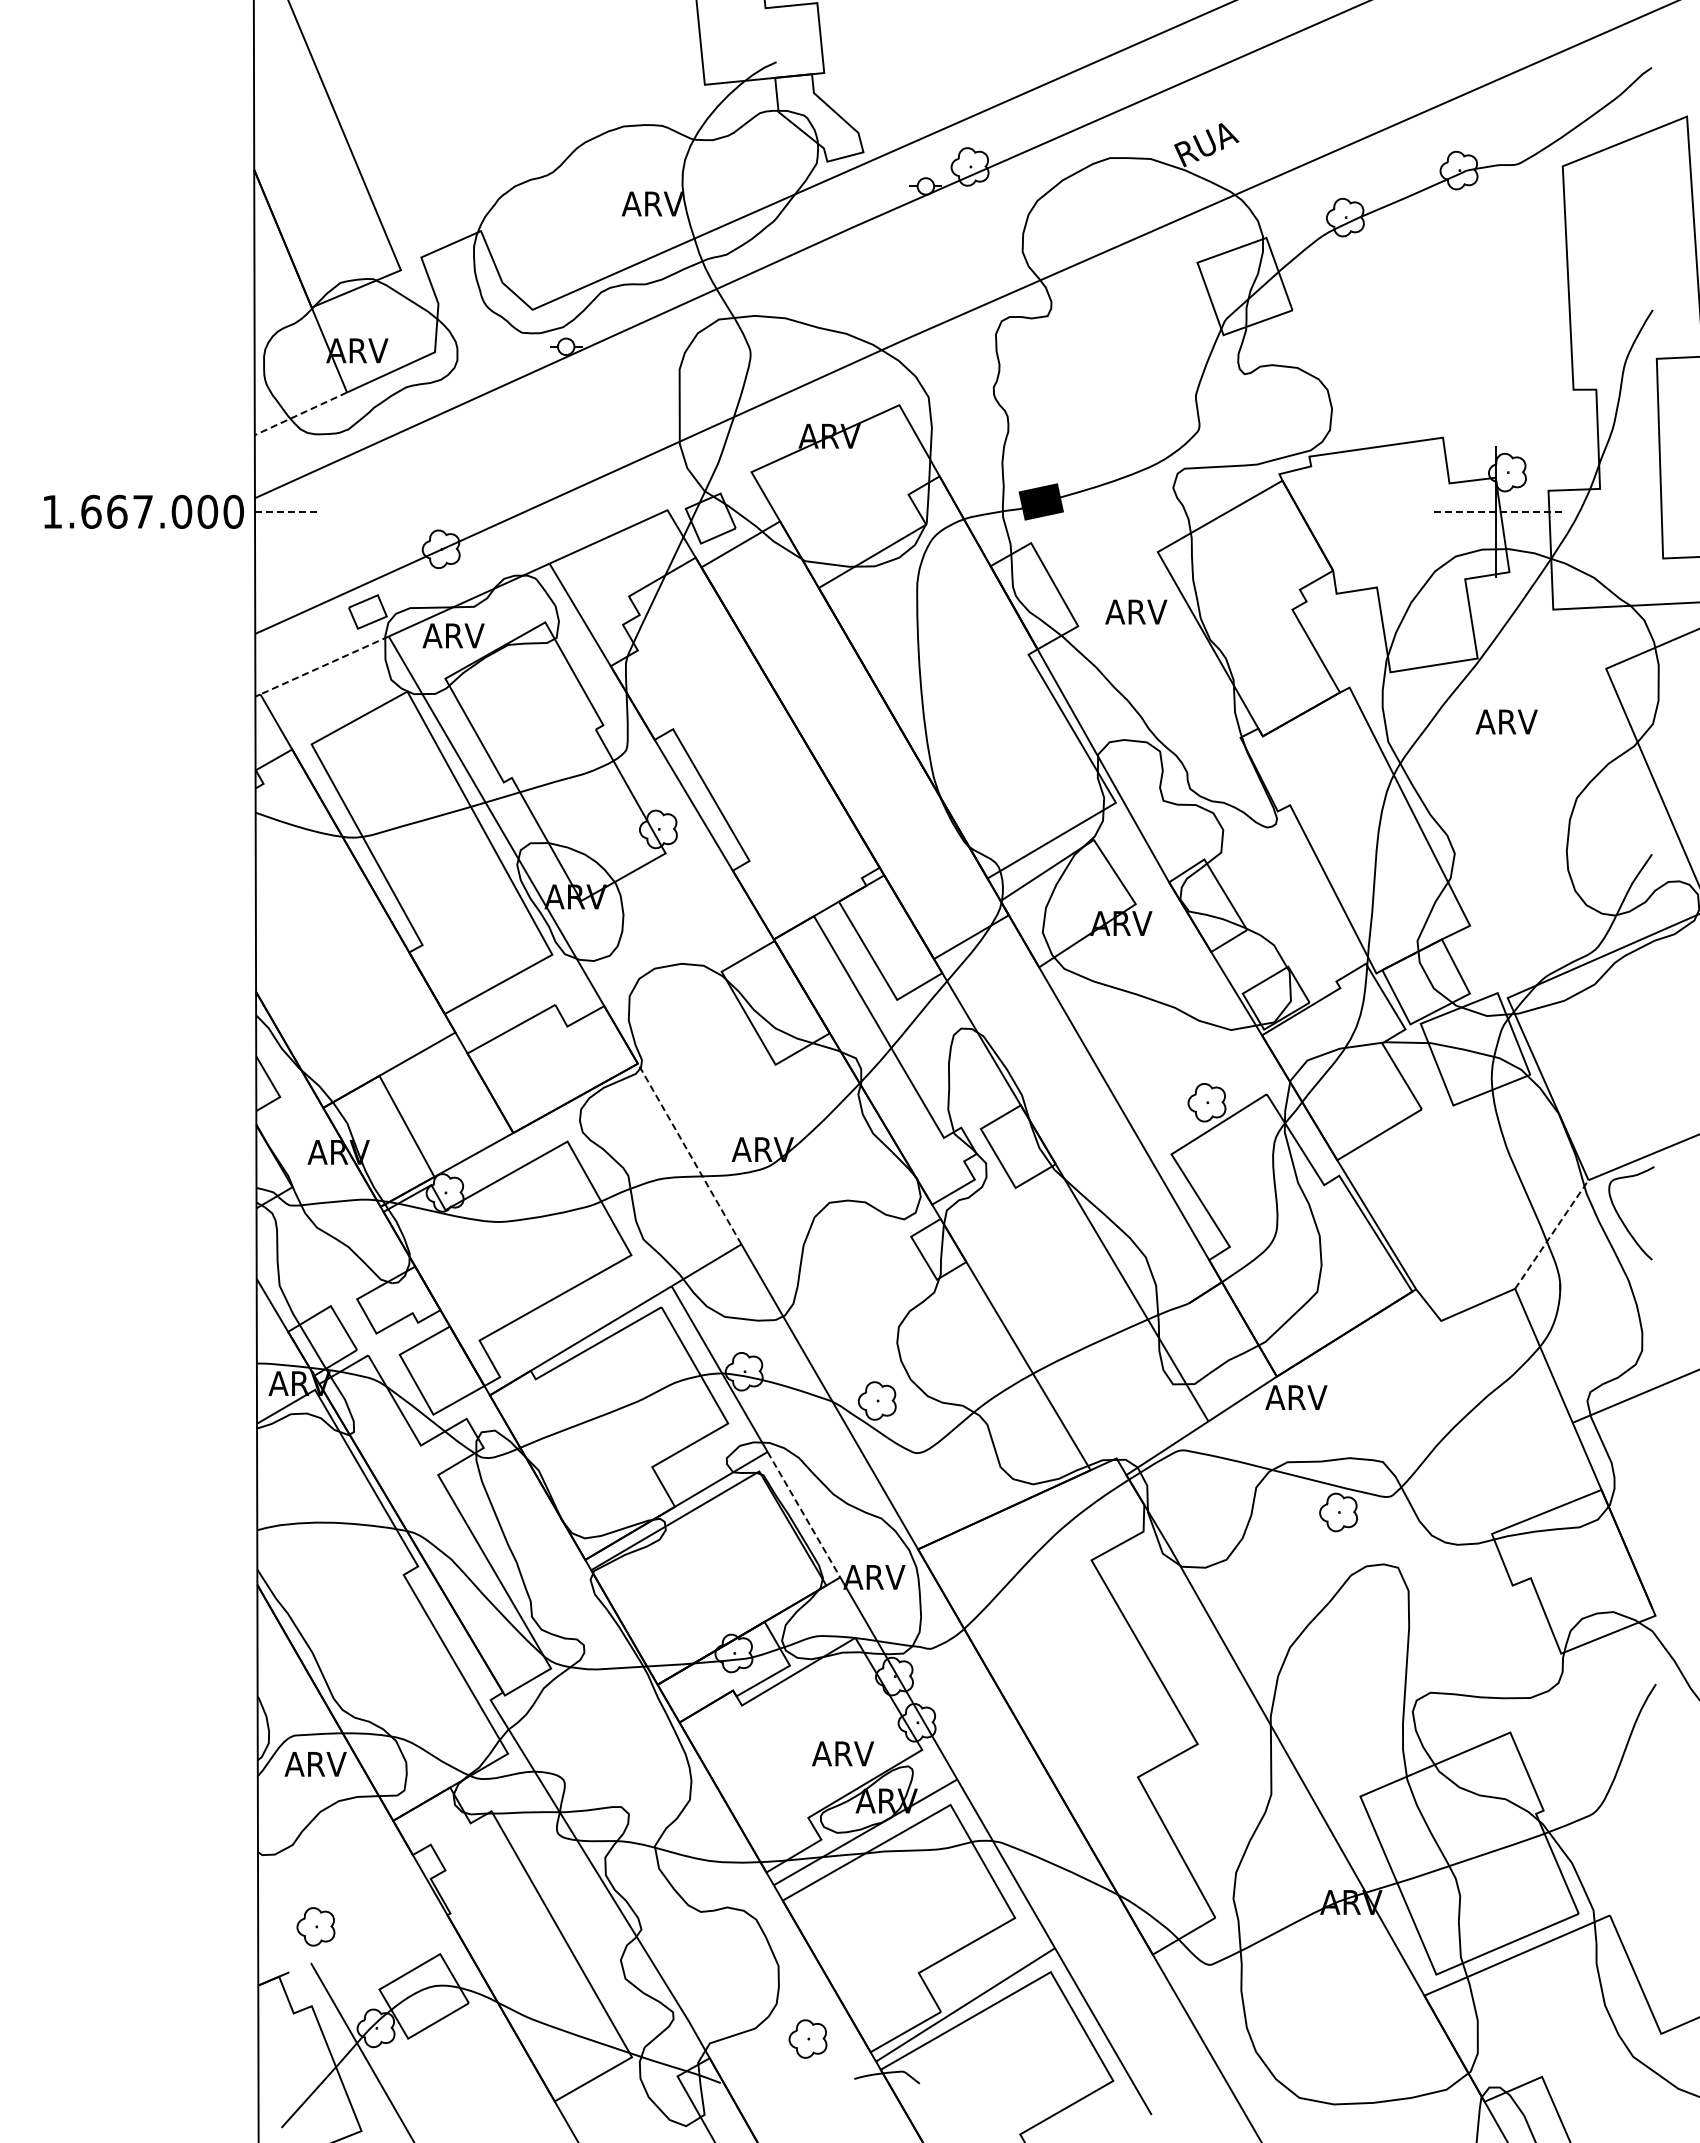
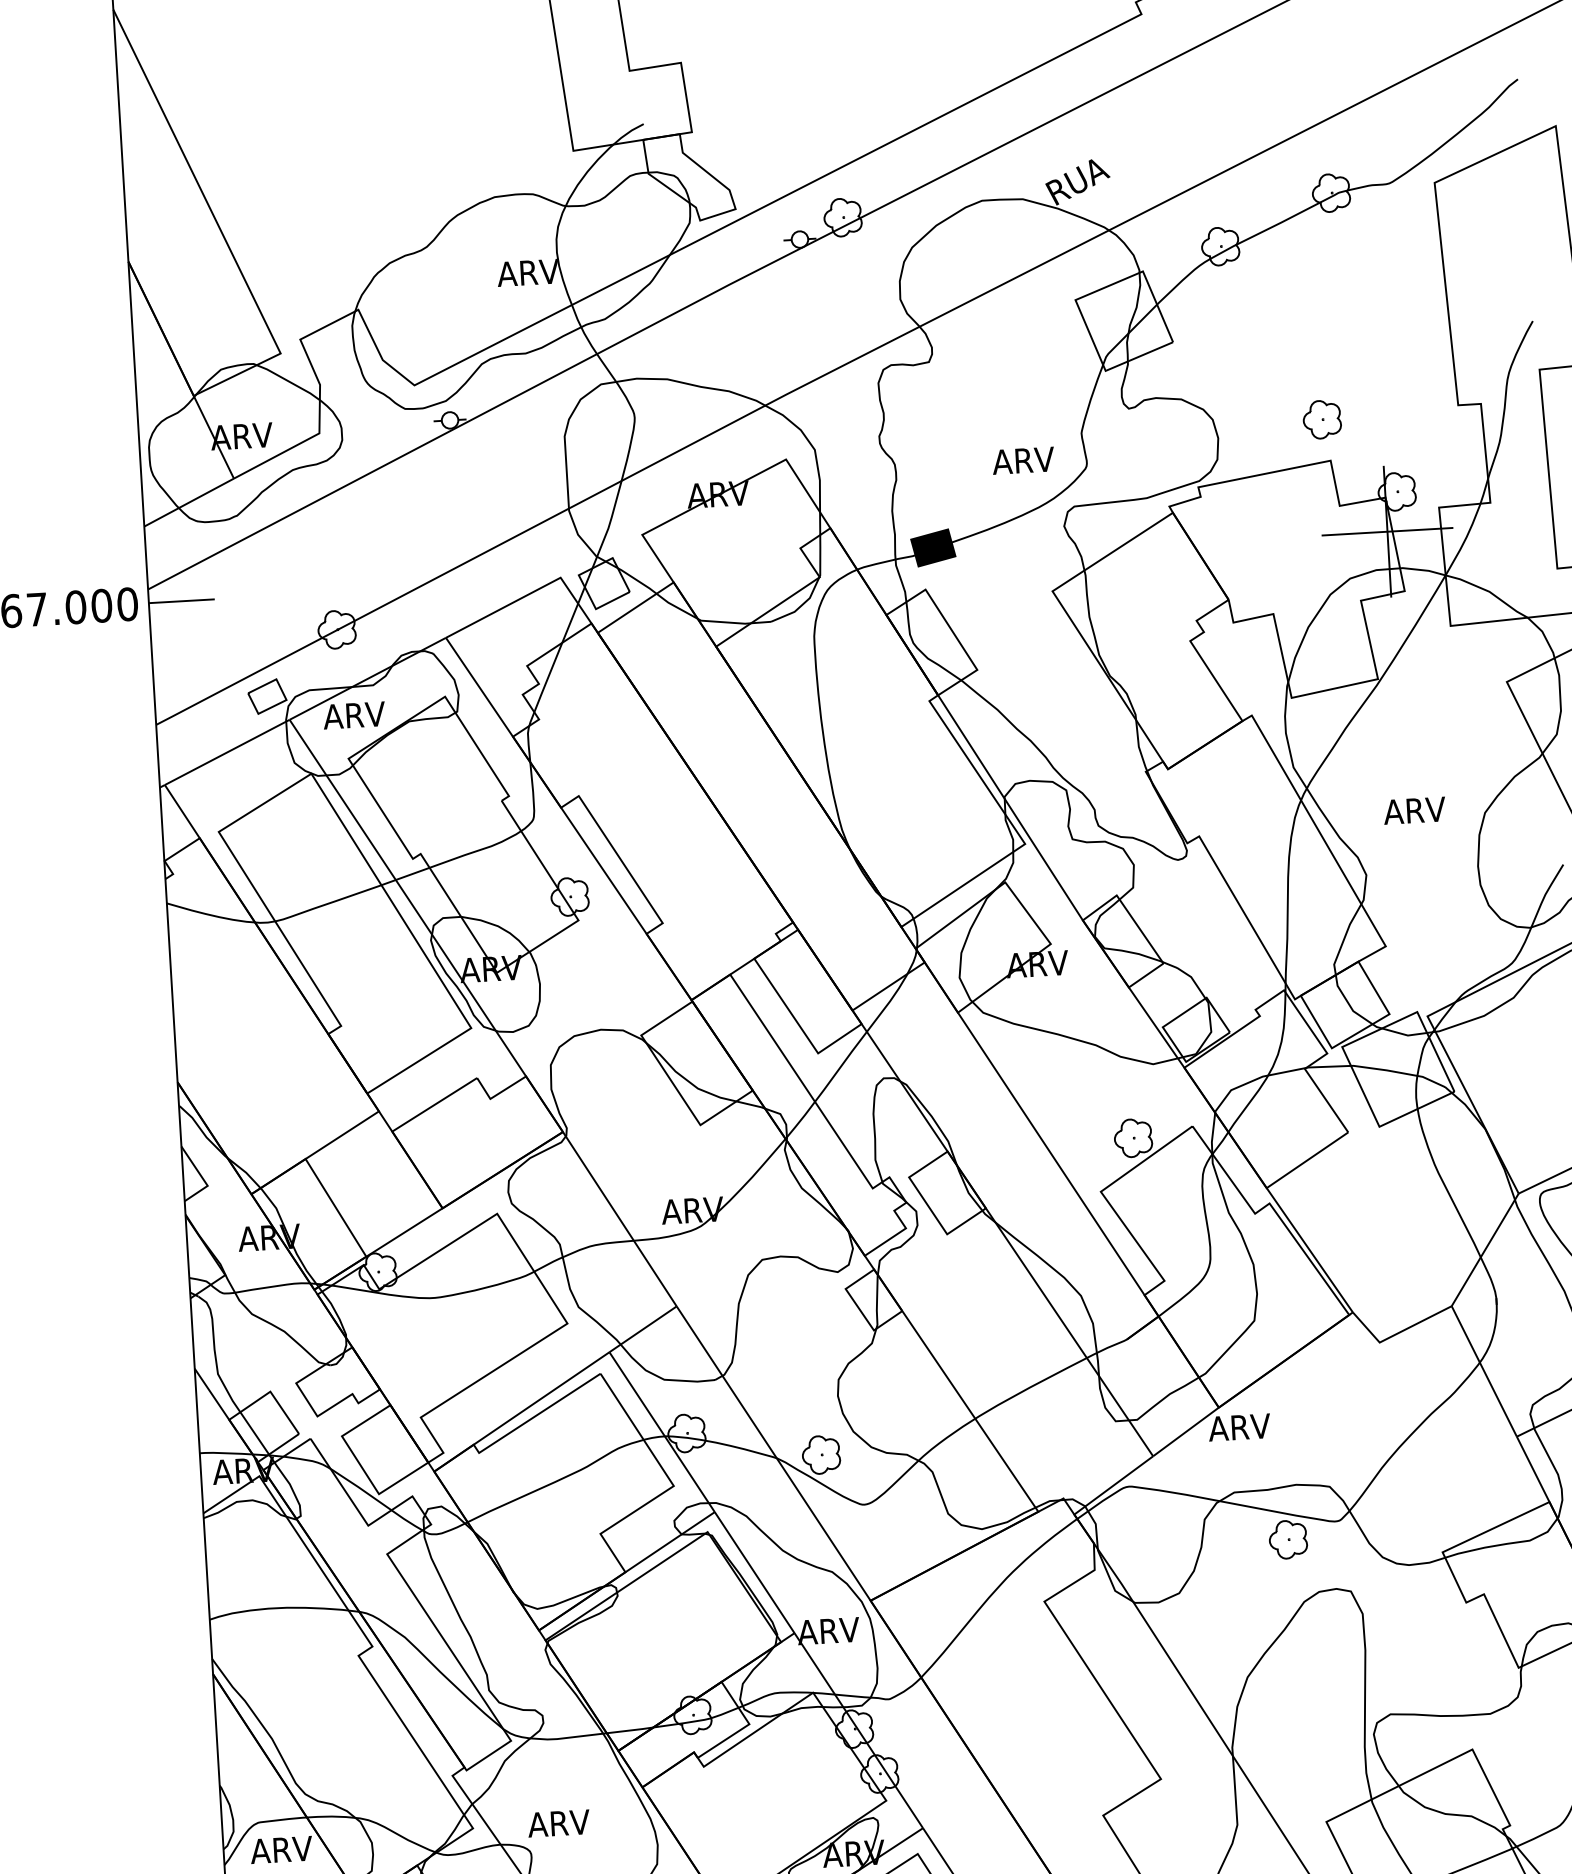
part: (1436, 395) -> (1321, 418), added
line: (300, 413) -> (188, 502), dashed -> solid
line: (288, 511) -> (182, 600), dashed -> solid
line: (1495, 511) -> (1387, 531), dashed -> solid
text: (1136, 611) -> (1023, 460), moved
line: (324, 665) -> (227, 752), dashed -> solid
text: (1506, 721) -> (1414, 810), moved
line: (689, 1153) -> (619, 1218), dashed -> solid
line: (1552, 1233) -> (1485, 1248), dashed -> solid
line: (804, 1515) -> (755, 1573), dashed -> solid
text: (843, 1753) -> (559, 1823), moved

